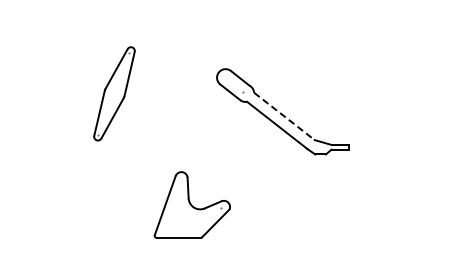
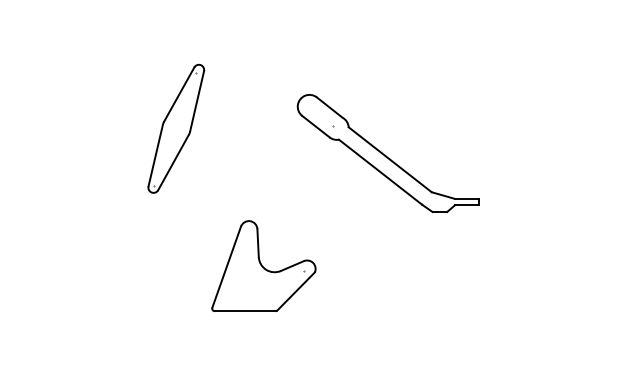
part: (114, 93) -> (176, 128), moved
line: (284, 116) -> (390, 159), dashed -> solid
part: (191, 204) -> (262, 265), moved

